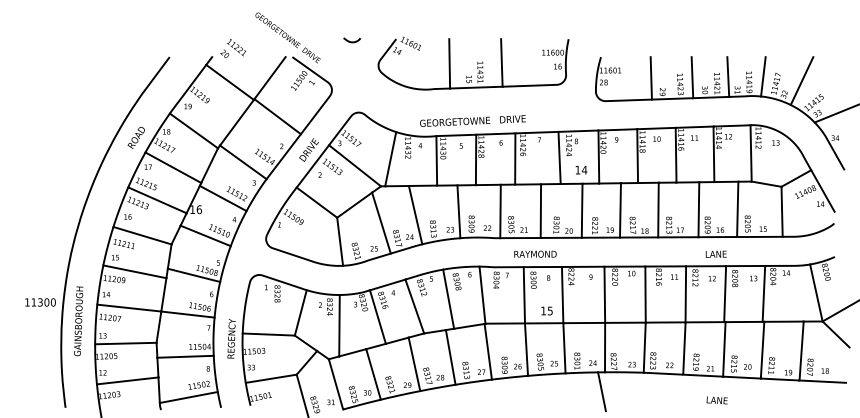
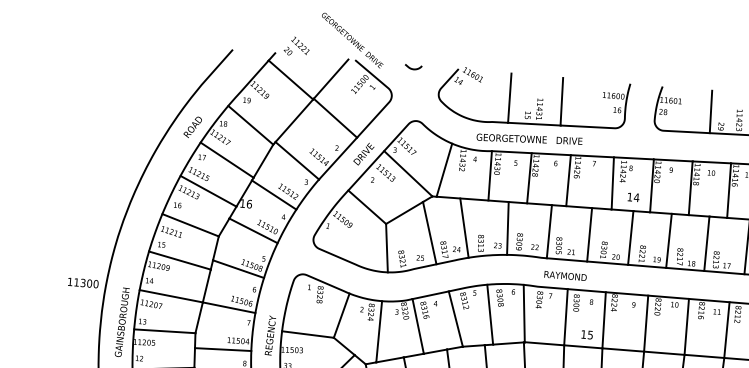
curve: (351, 41) -> (412, 68), moved
part: (473, 63) -> (533, 99), moved
text: (535, 253) -> (565, 275), moved
text: (78, 321) -> (122, 322), moved

